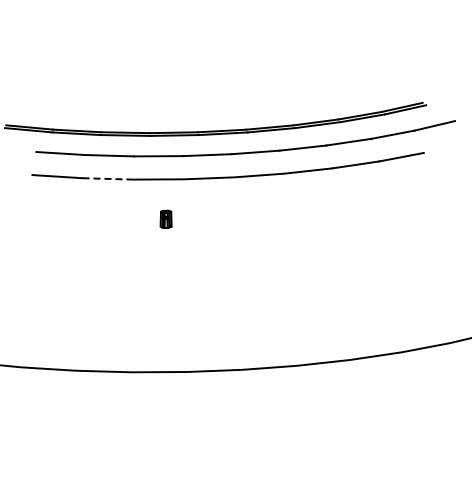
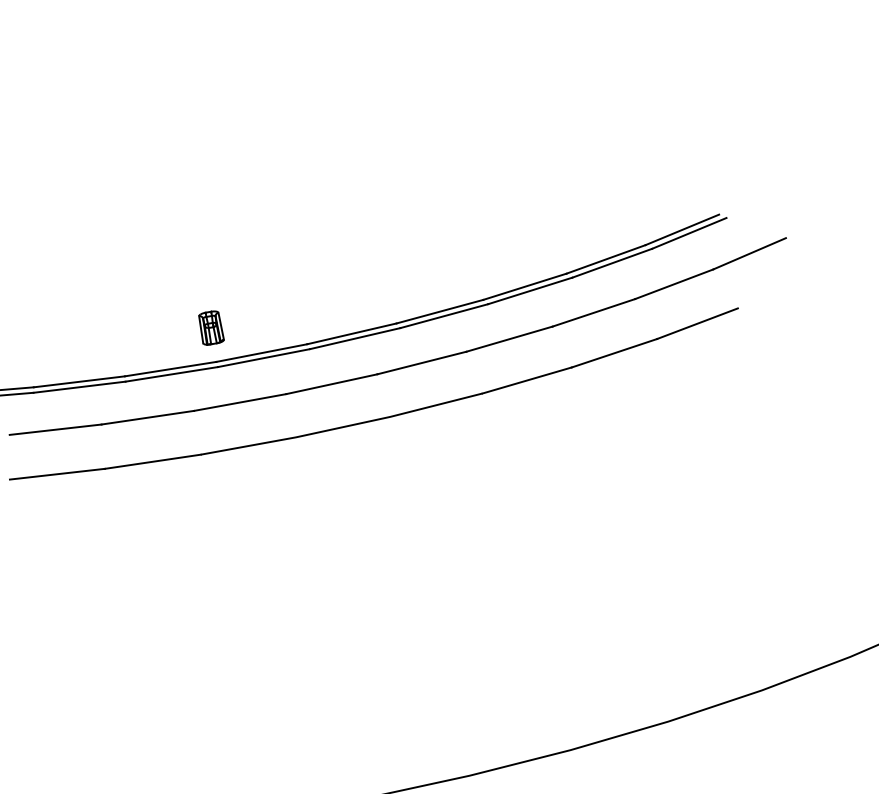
line: (108, 178) -> (153, 460), dashed -> solid
part: (165, 218) -> (209, 326), moved

